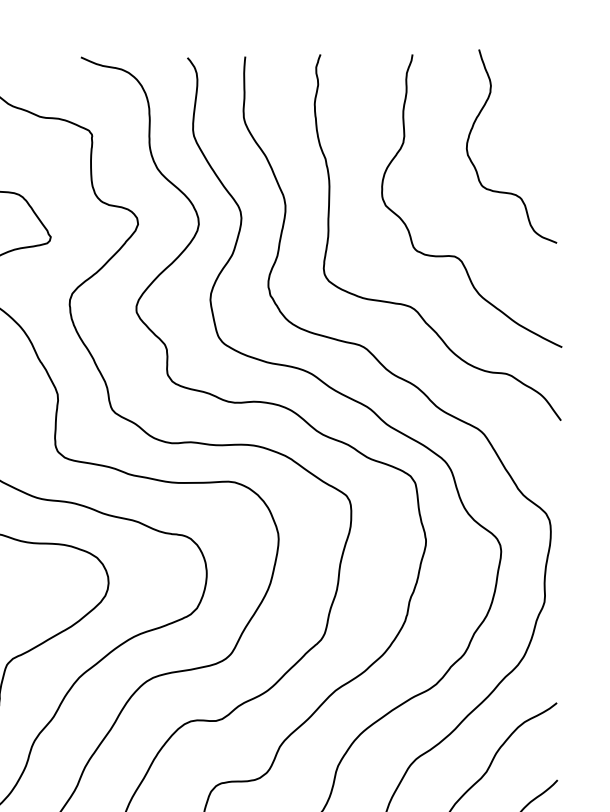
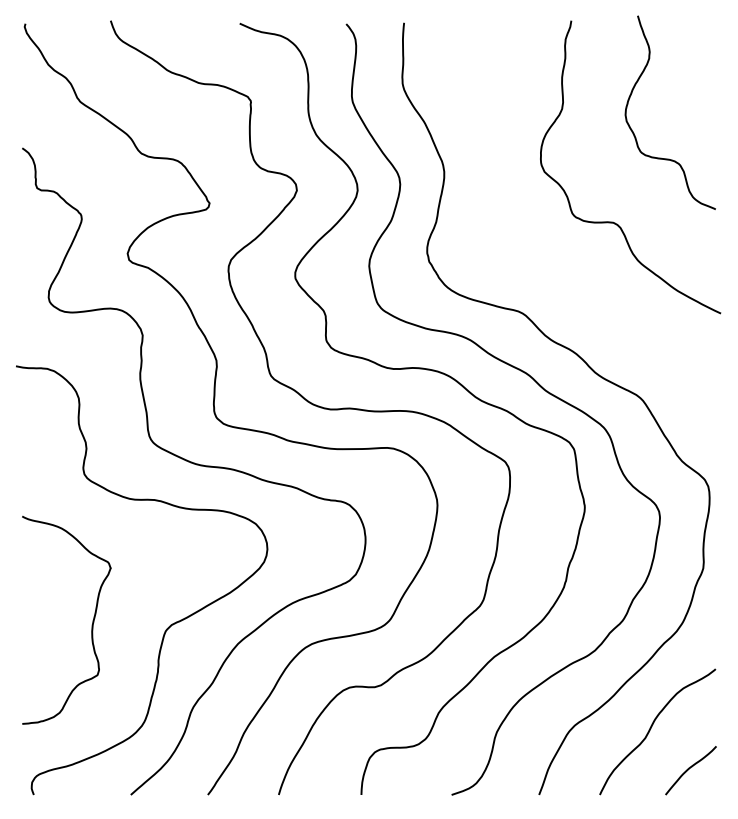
curve: (409, 305) -> (568, 271), removed

